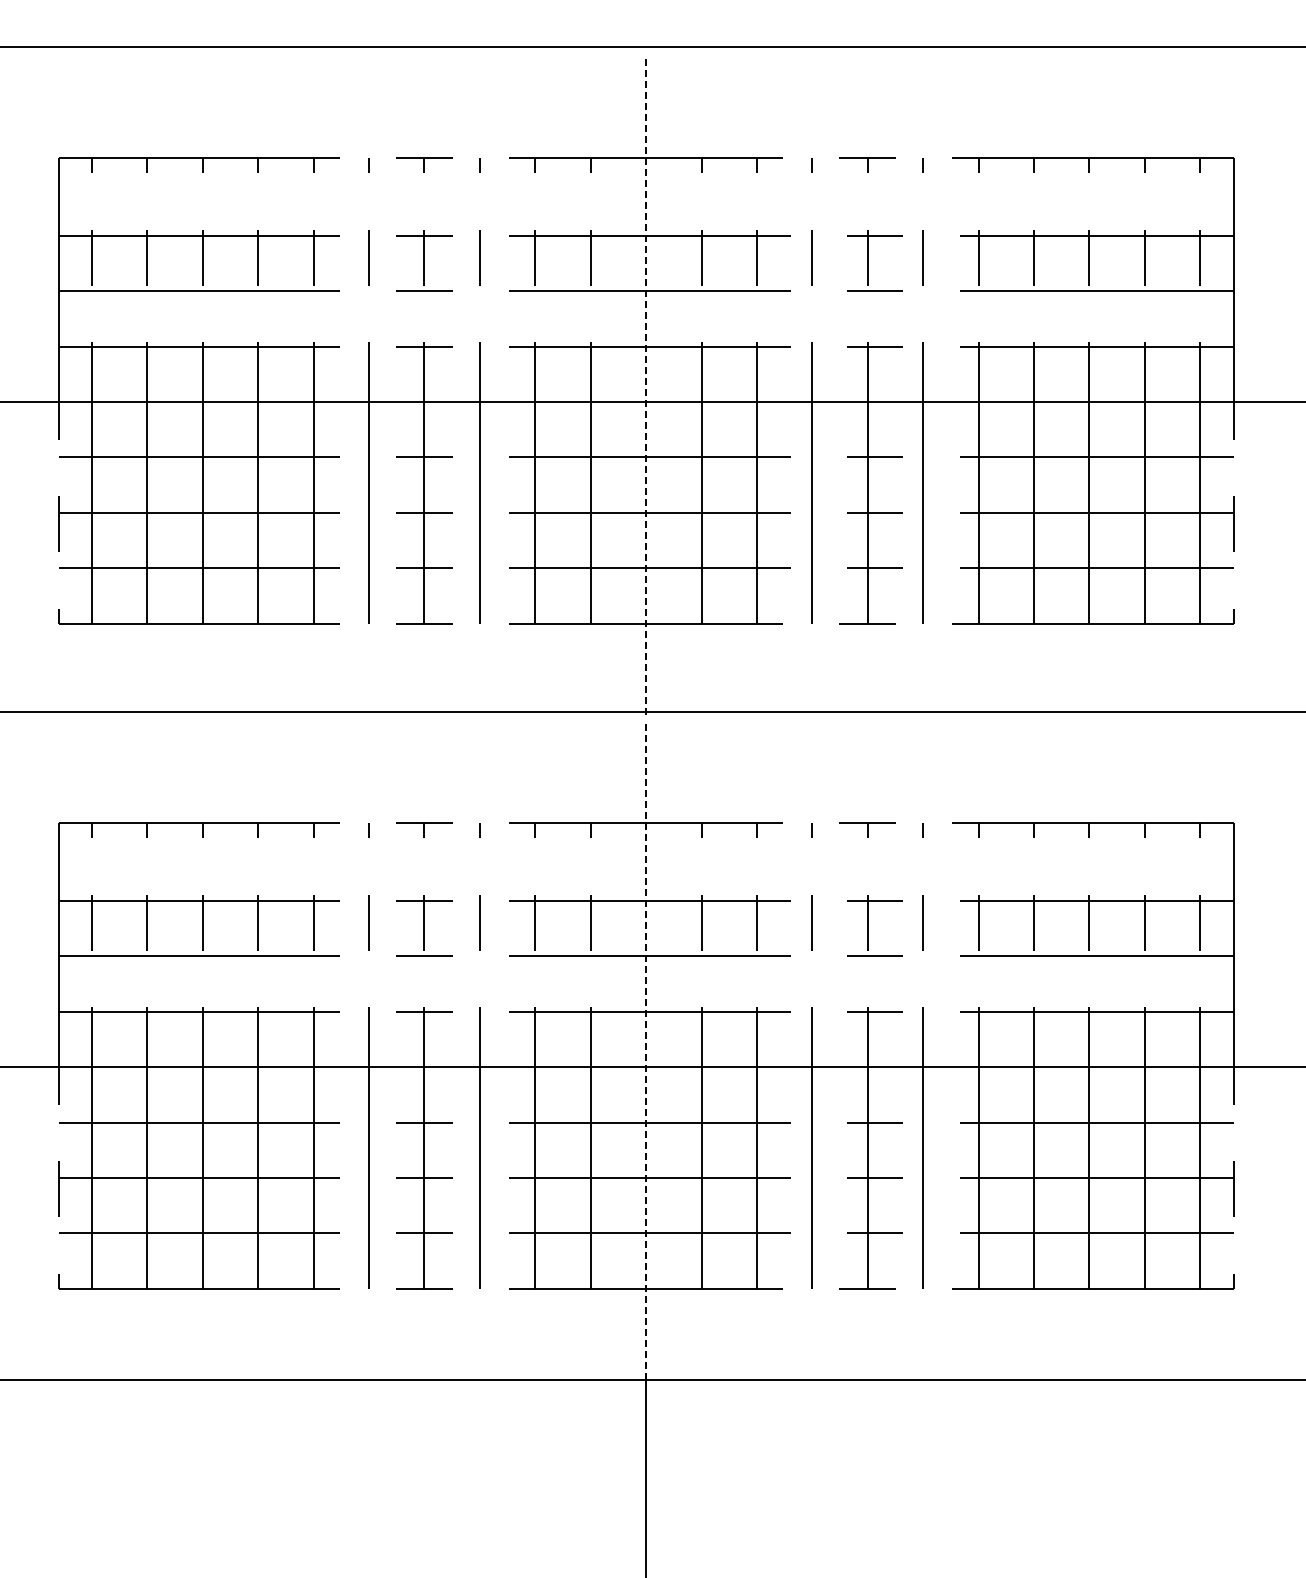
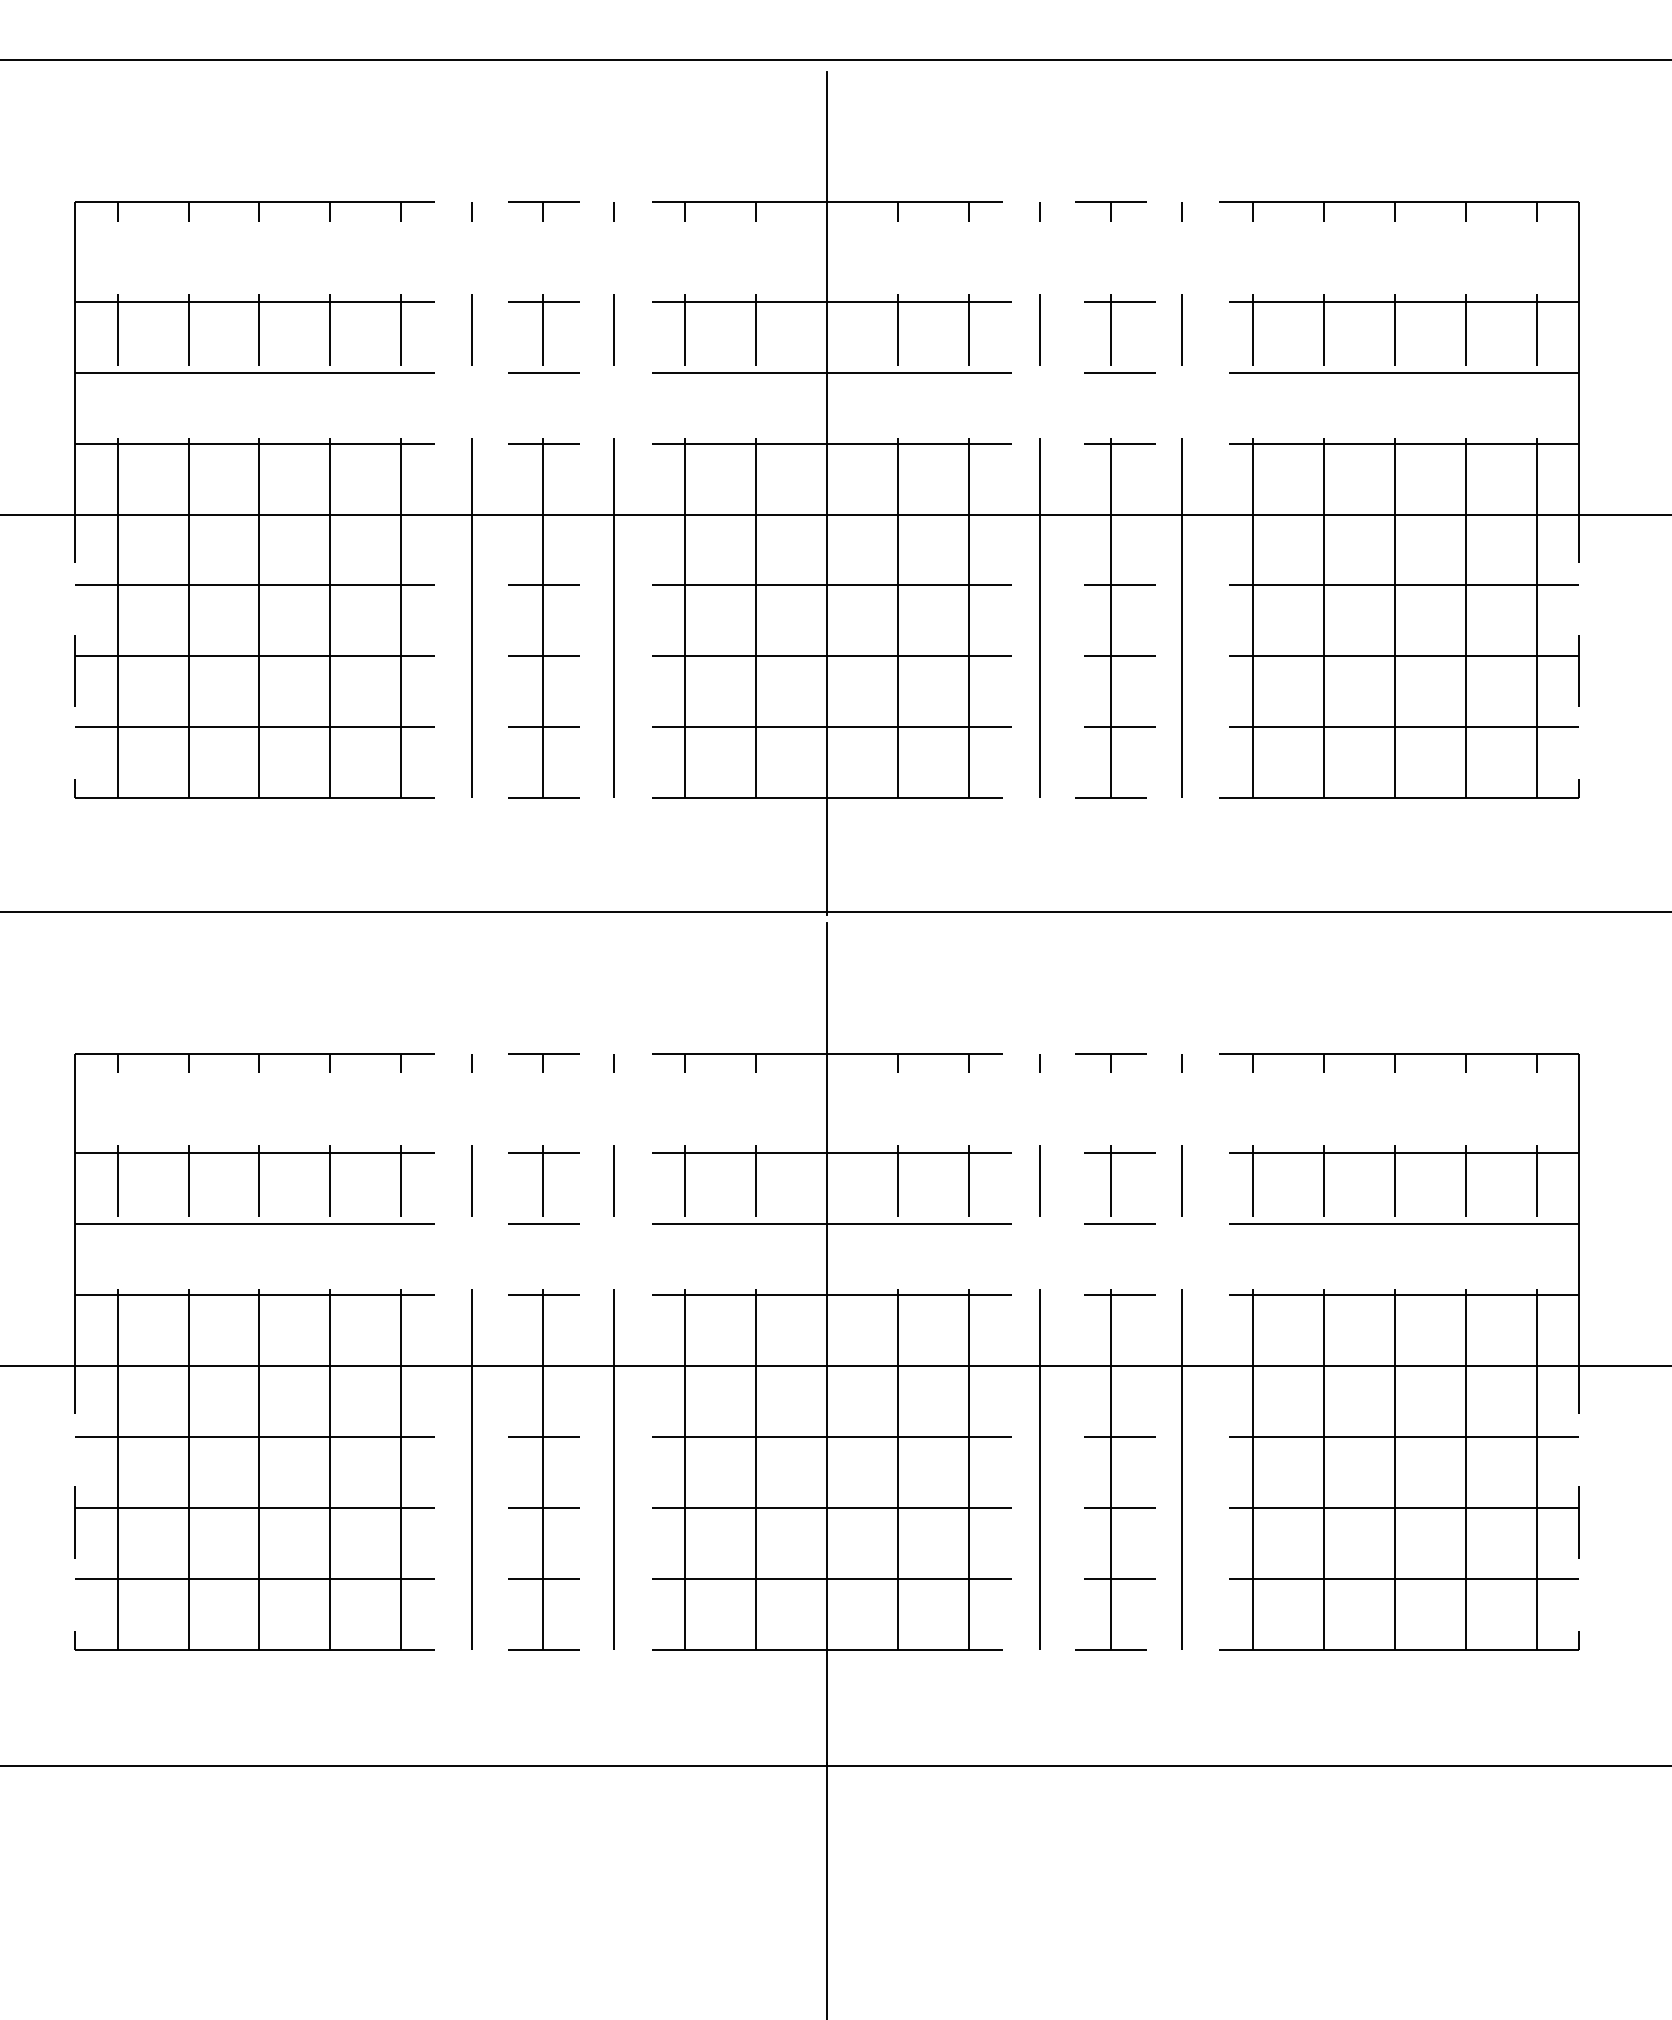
line: (646, 384) -> (827, 492), dashed -> solid
line: (646, 1049) -> (827, 1343), dashed -> solid

